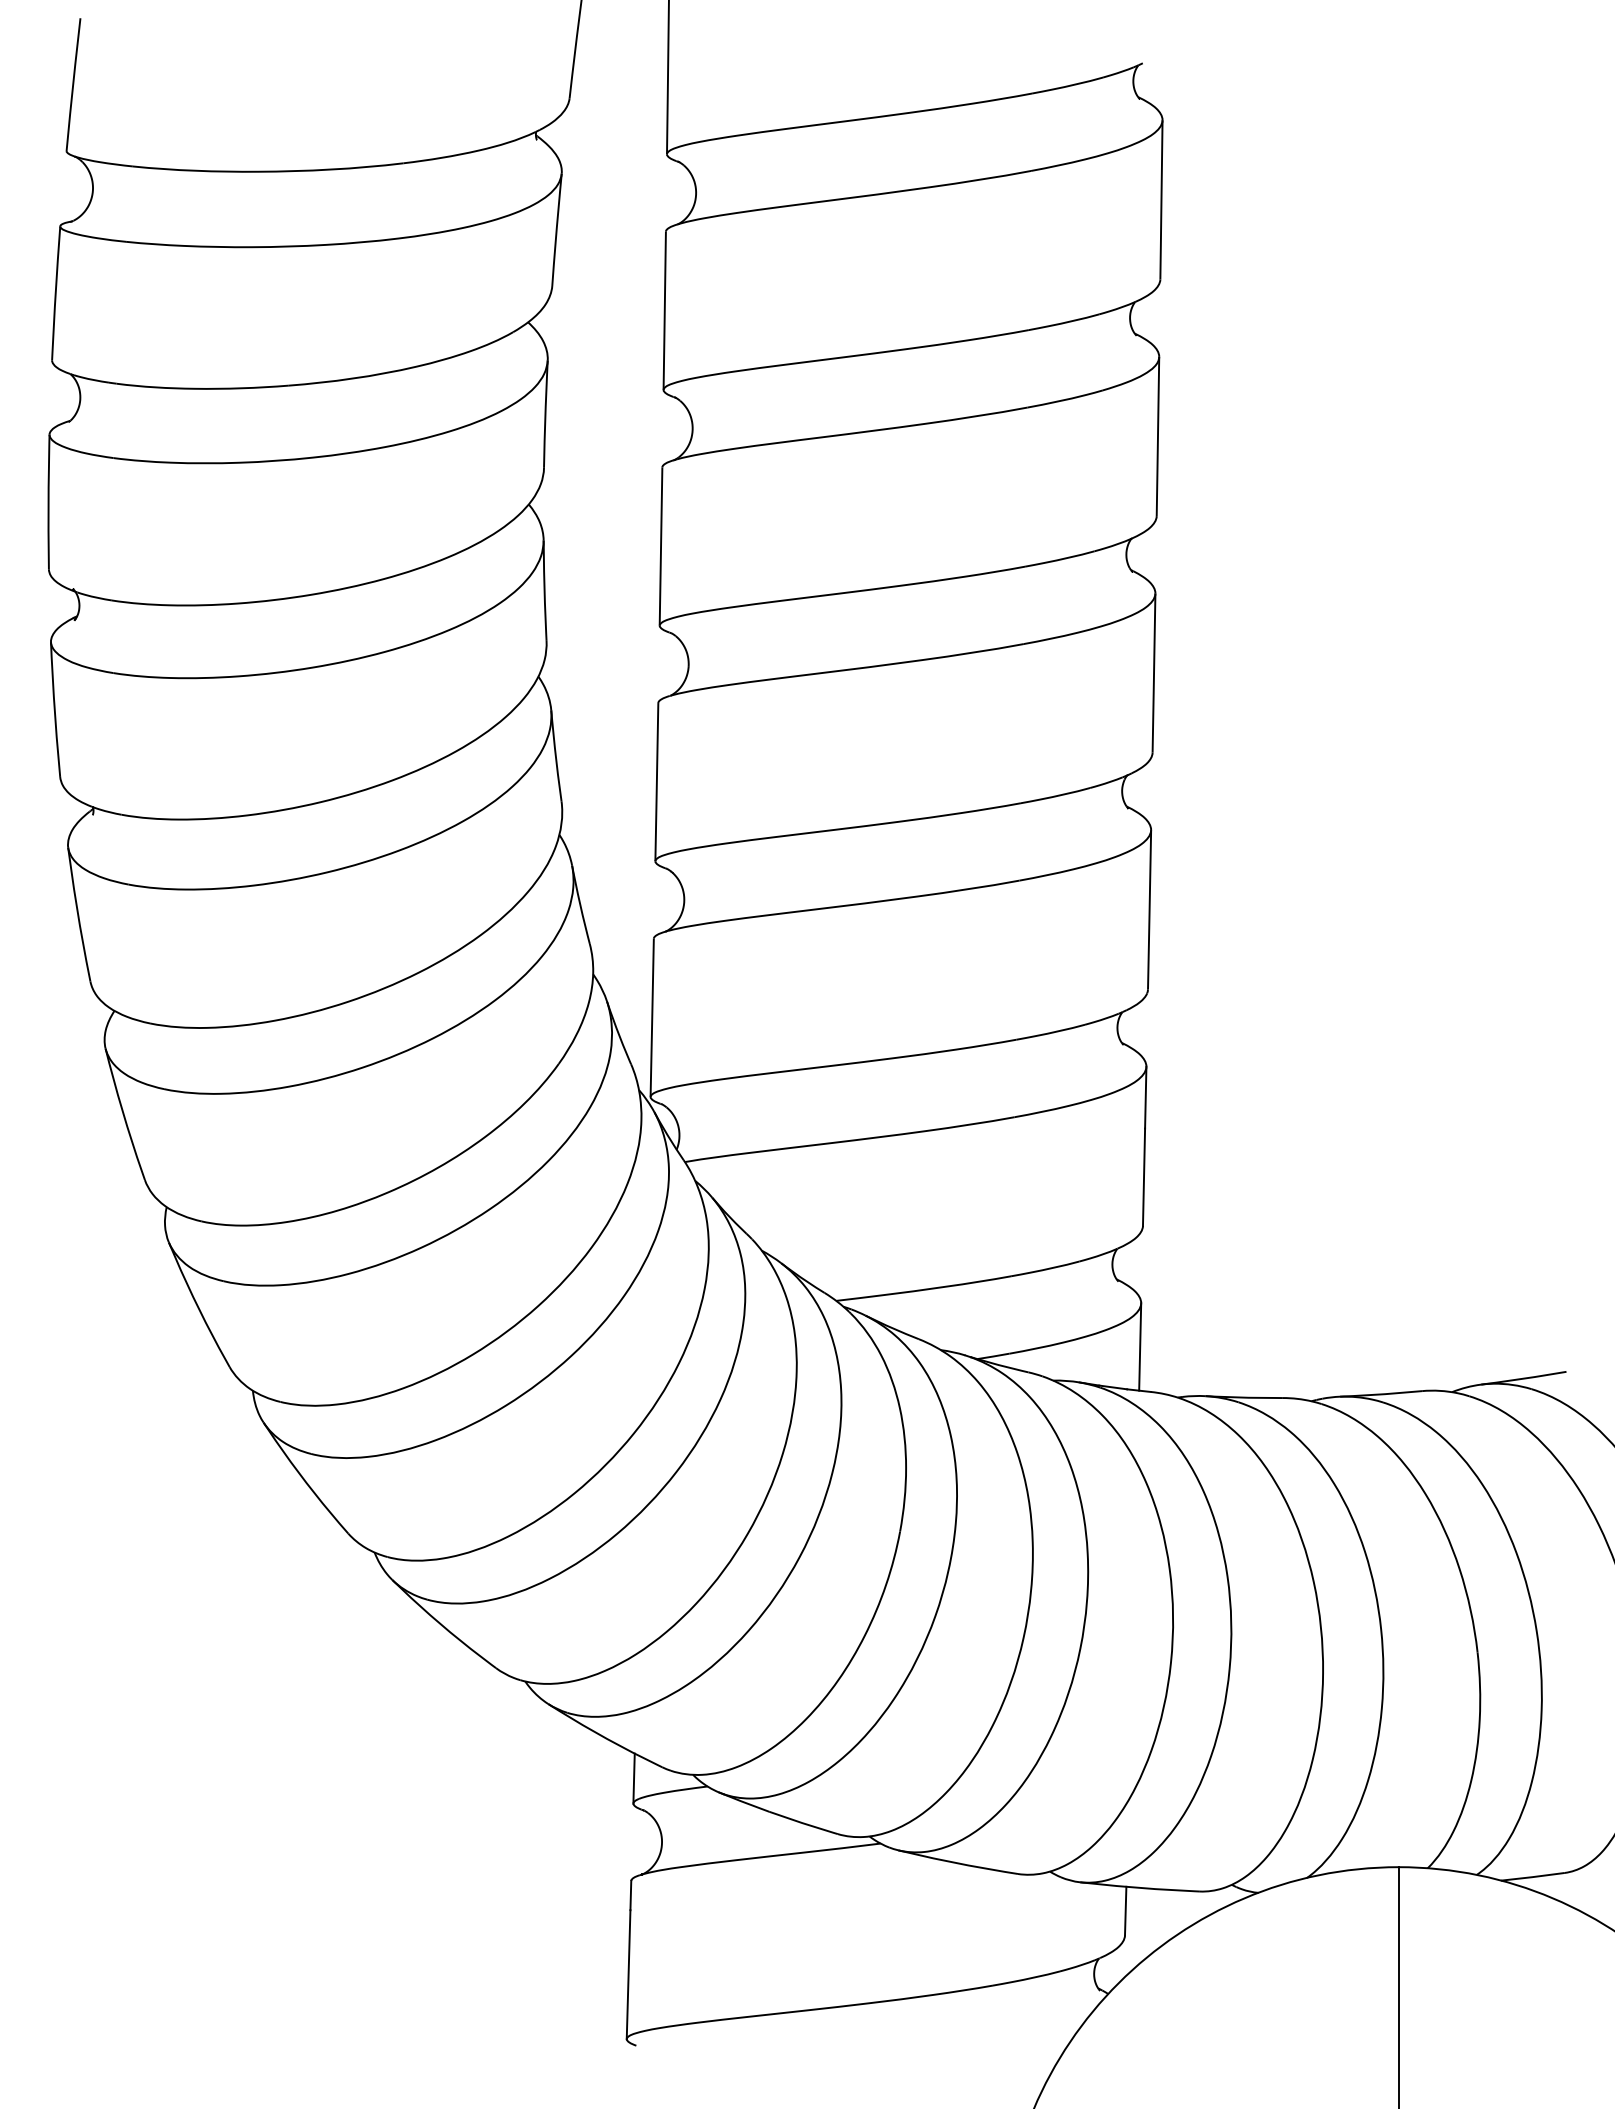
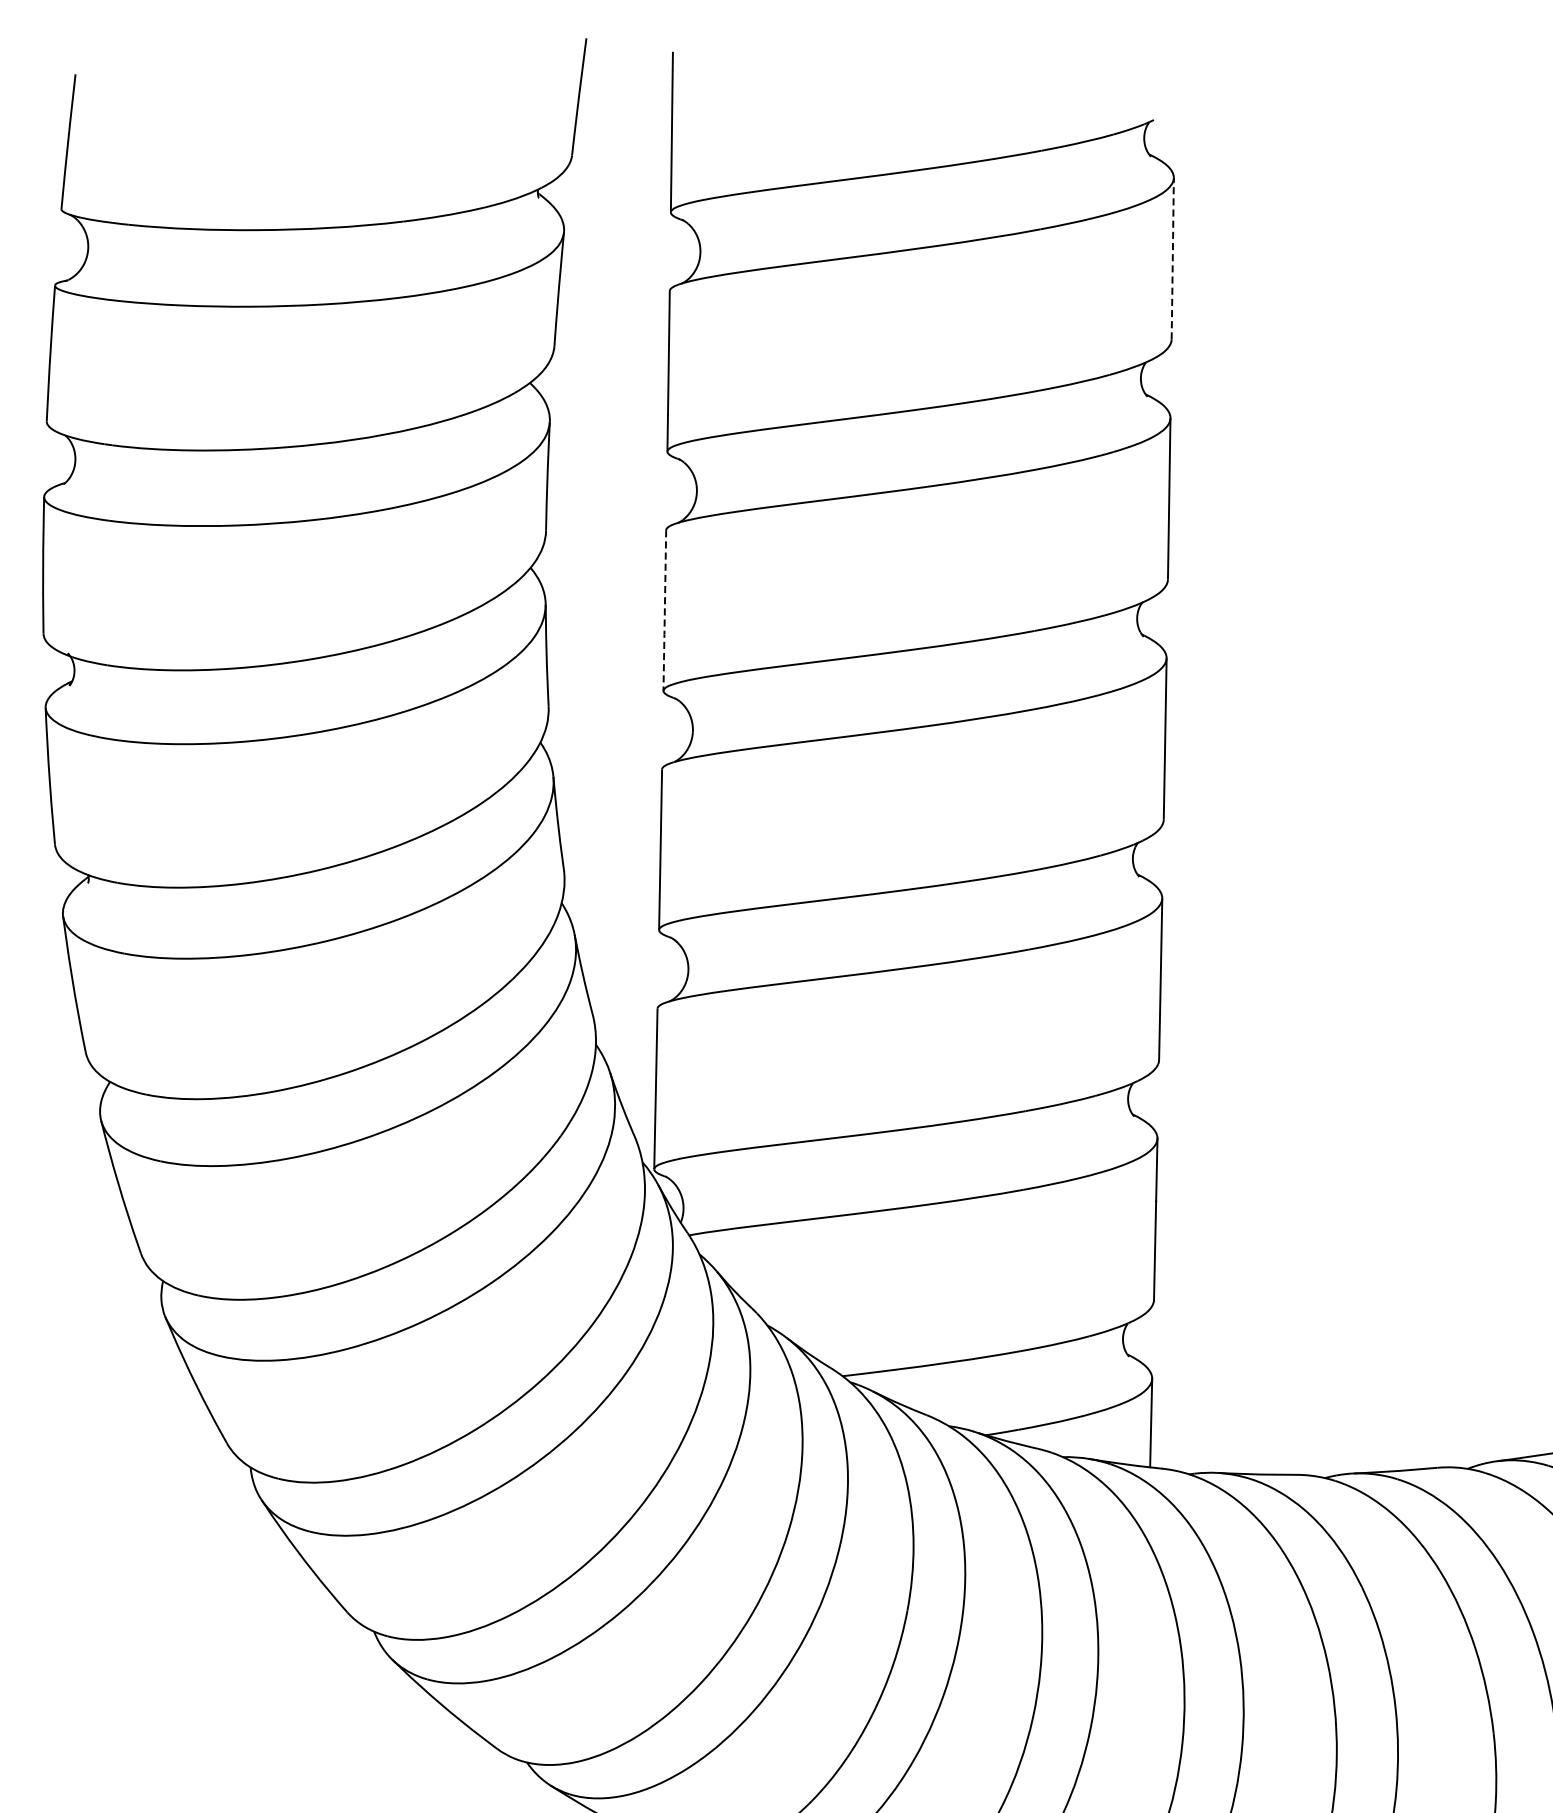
line: (1161, 200) -> (1172, 259), solid -> dashed
line: (661, 547) -> (665, 611), solid -> dashed

